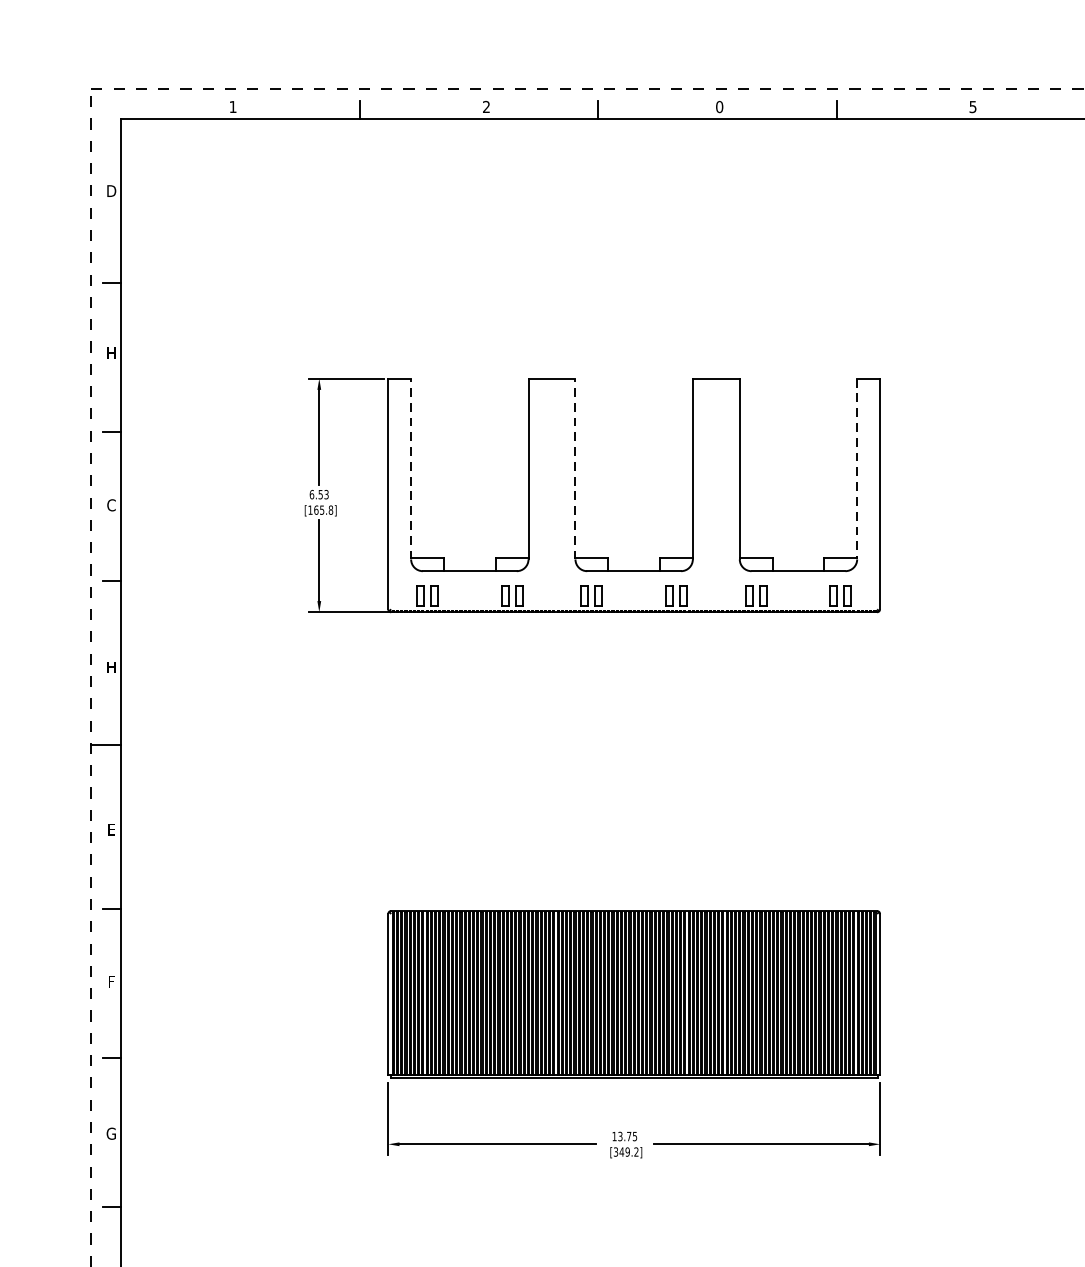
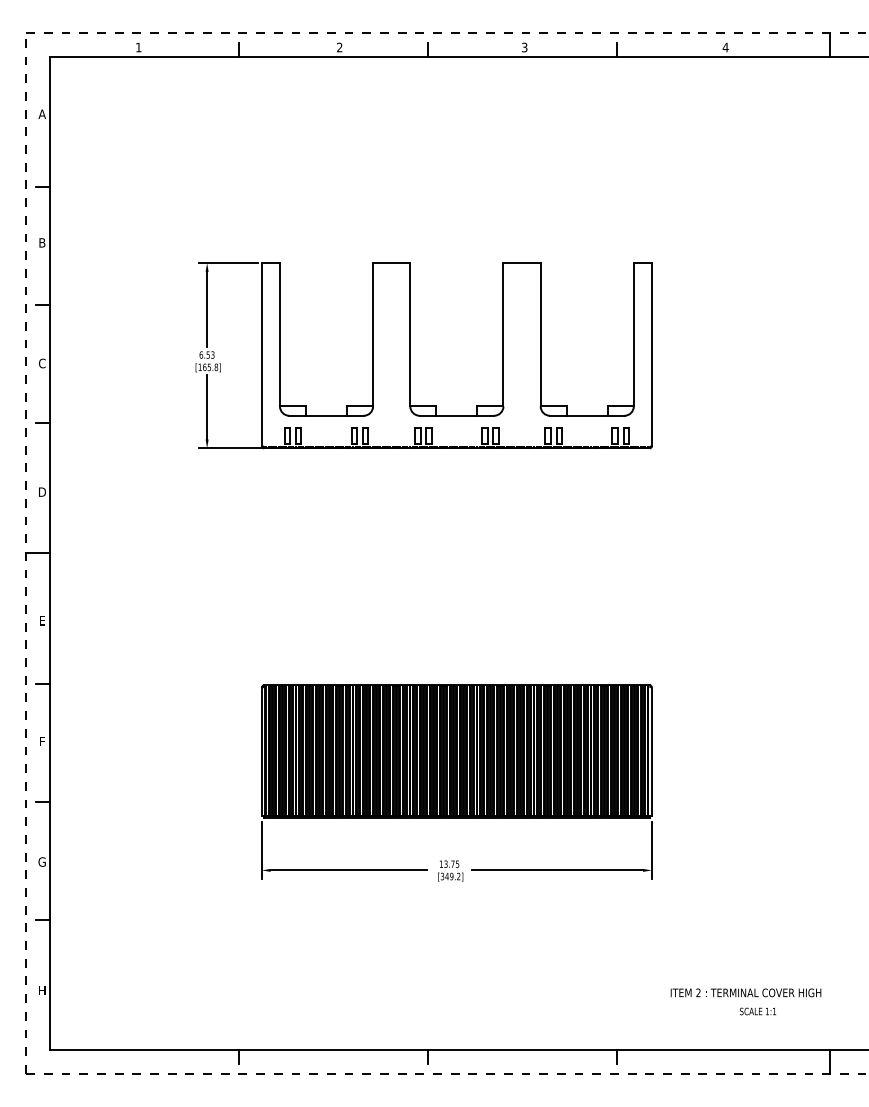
text: (719, 106) -> (524, 47), 0 -> 3
text: (972, 106) -> (725, 47), 5 -> 4
text: (110, 190) -> (41, 113), D -> A
text: (111, 352) -> (42, 242), H -> B
line: (410, 468) -> (279, 334), dashed -> solid
line: (575, 468) -> (410, 334), dashed -> solid
line: (856, 468) -> (633, 334), dashed -> solid
text: (111, 666) -> (42, 491), H -> D

